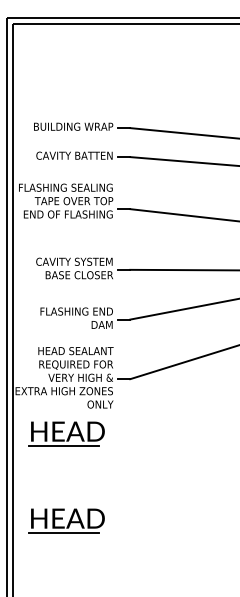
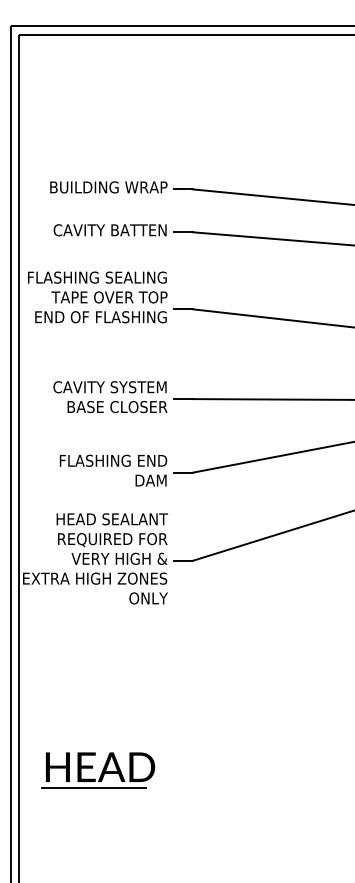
part: (66, 433) -> (98, 641), removed

